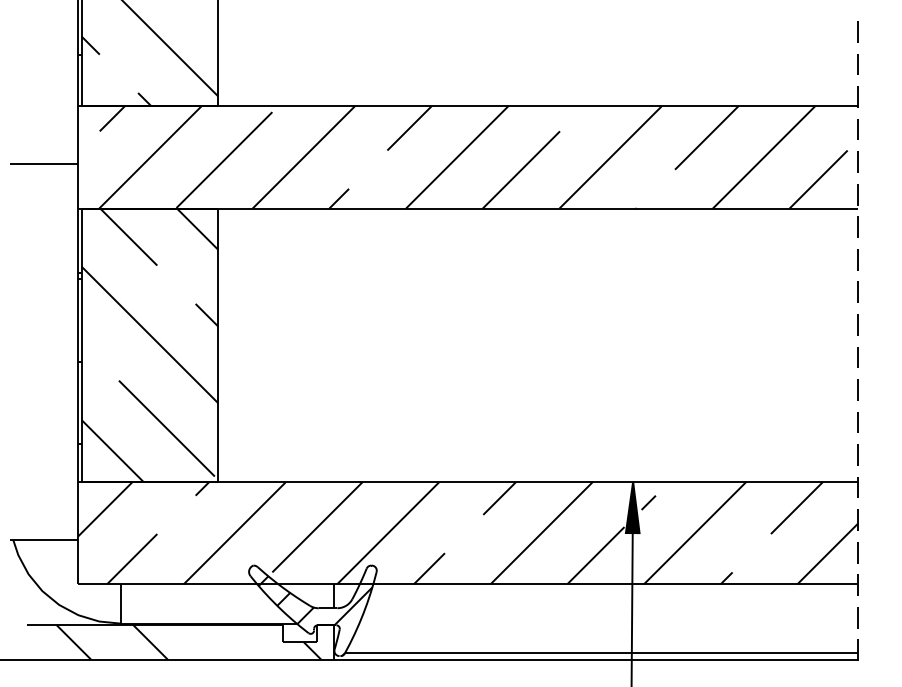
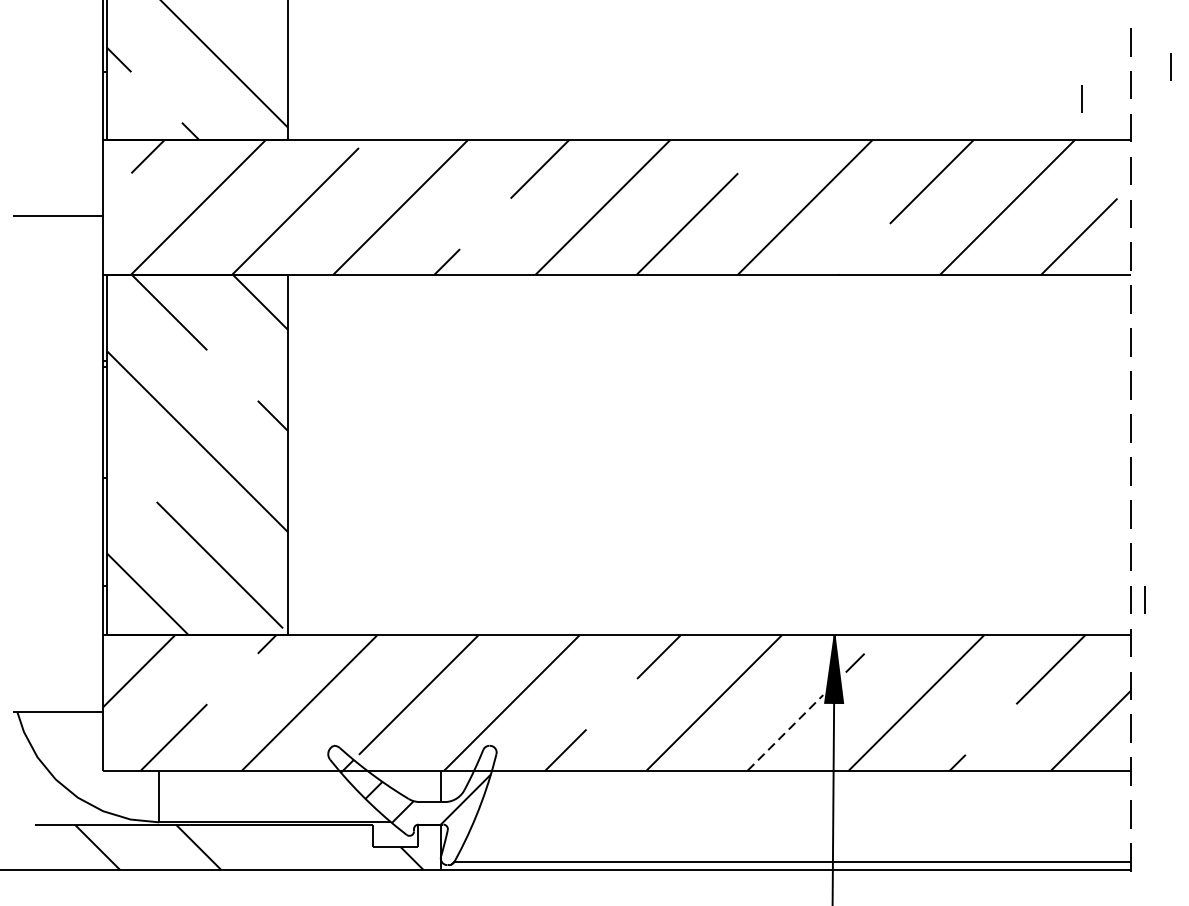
line: (887, 50) -> (1170, 66), added
line: (820, 74) -> (1081, 98), added
line: (868, 454) -> (1144, 599), added
line: (596, 555) -> (786, 732), solid -> dashed

